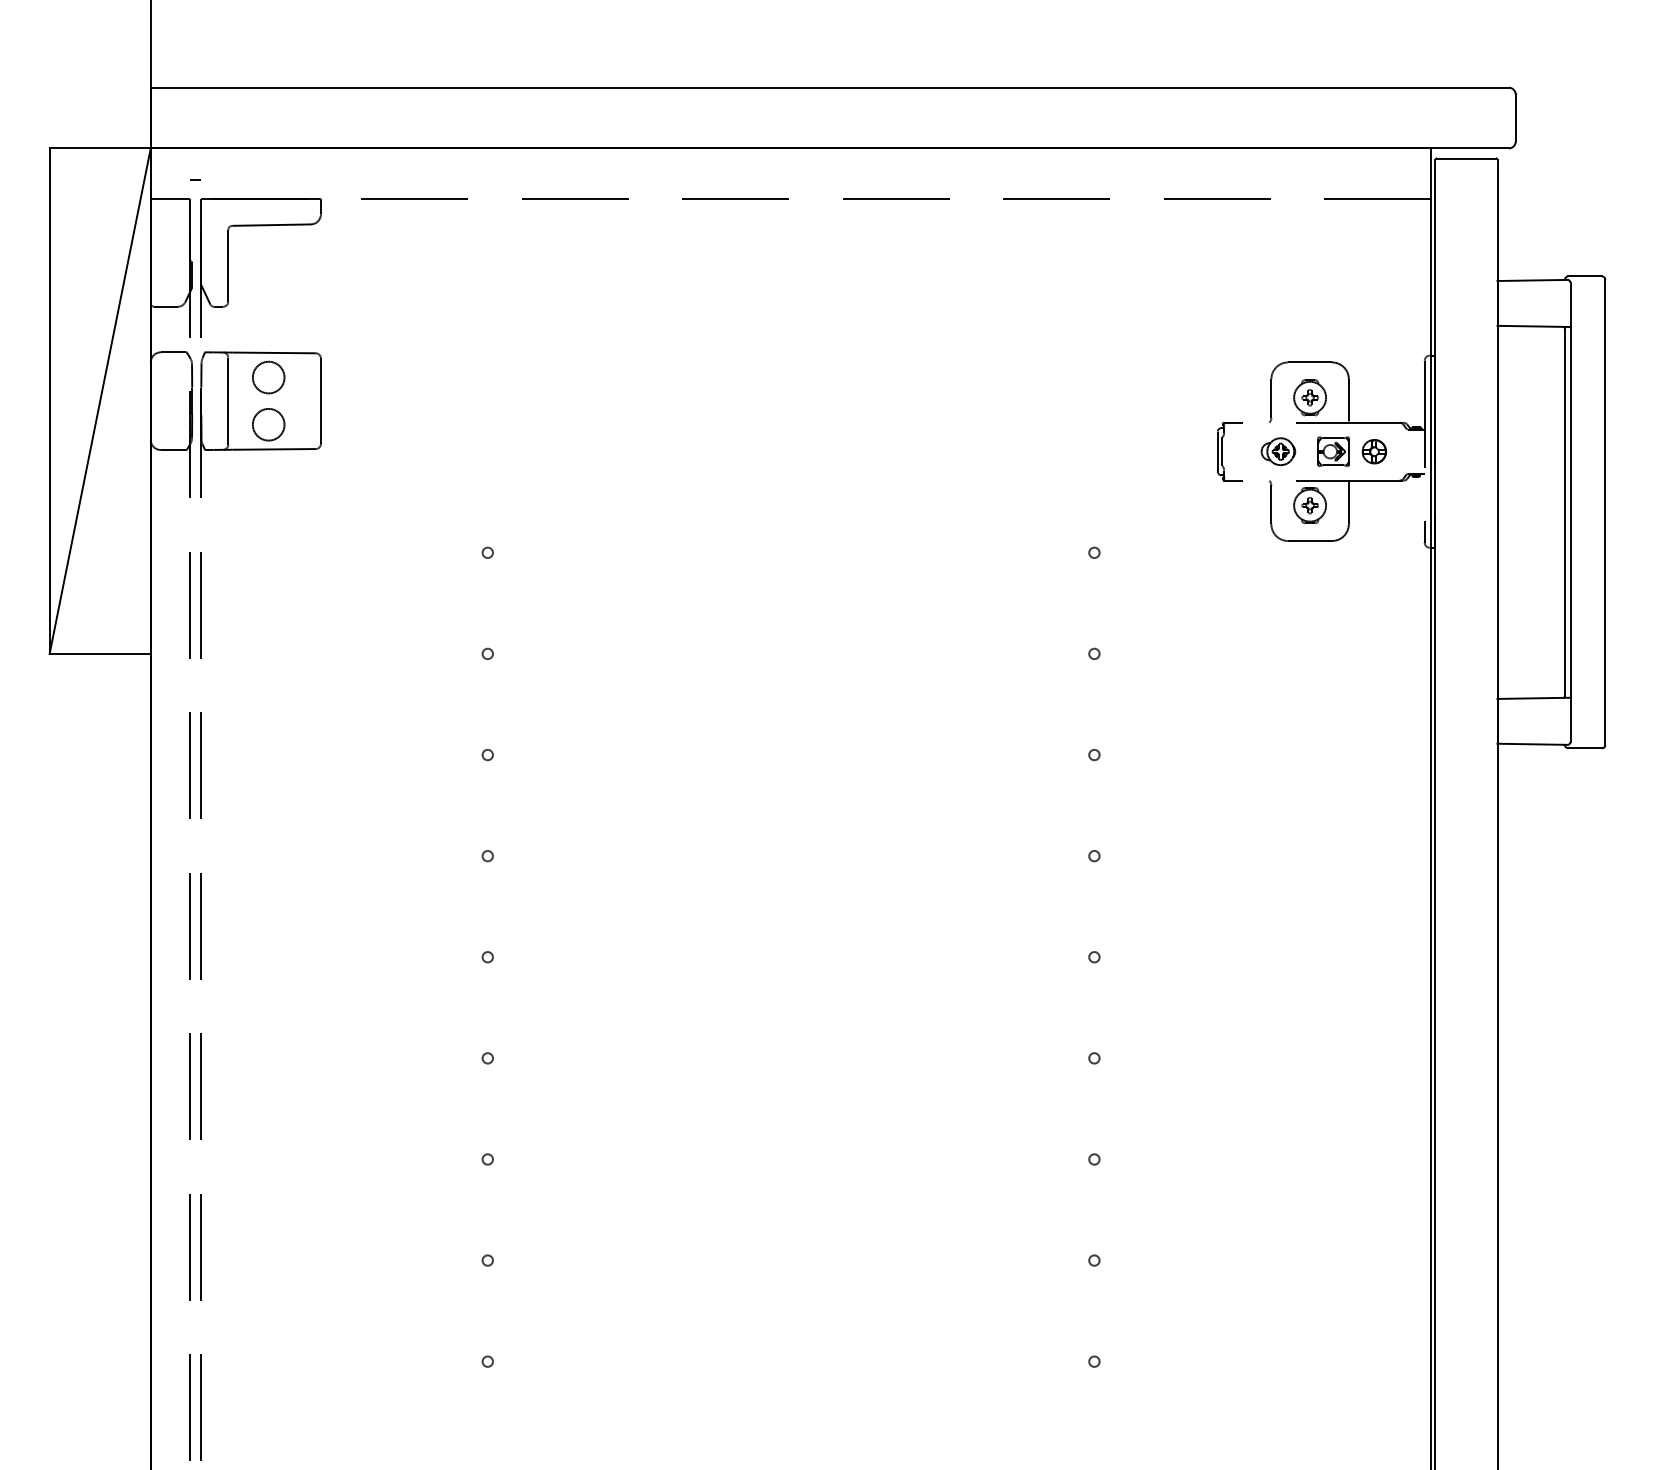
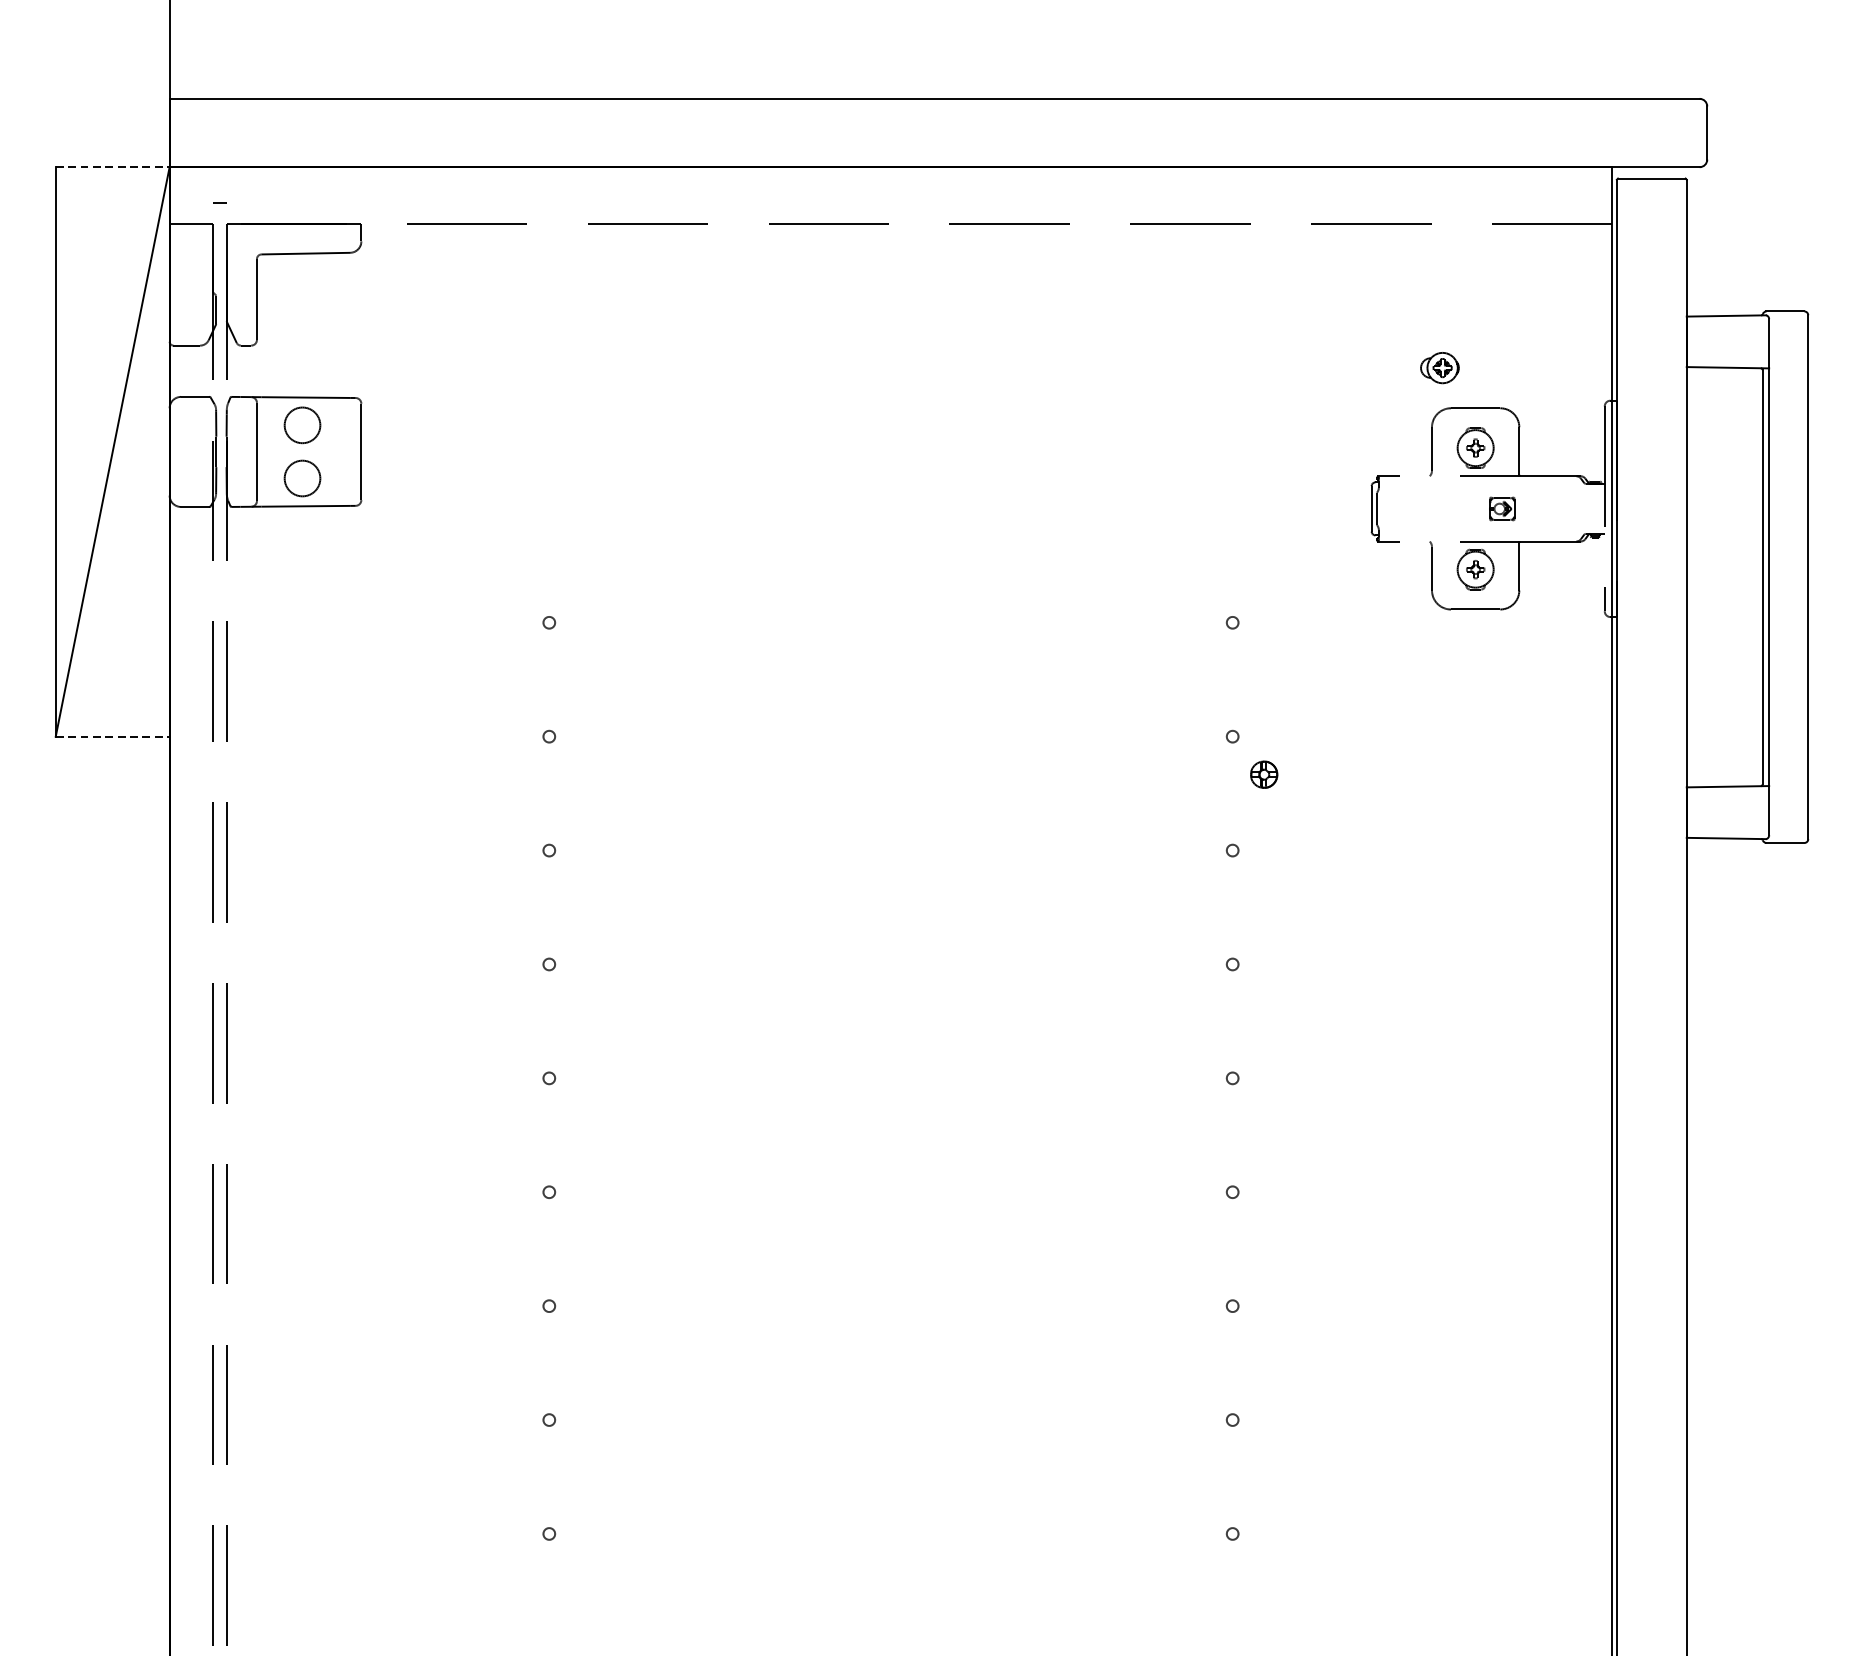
line: (100, 148) -> (113, 167), solid -> dashed
part: (1278, 451) -> (1440, 367), moved
part: (1333, 451) -> (1502, 508), size x0.7
part: (1373, 451) -> (1263, 774), moved
line: (100, 653) -> (113, 736), solid -> dashed

